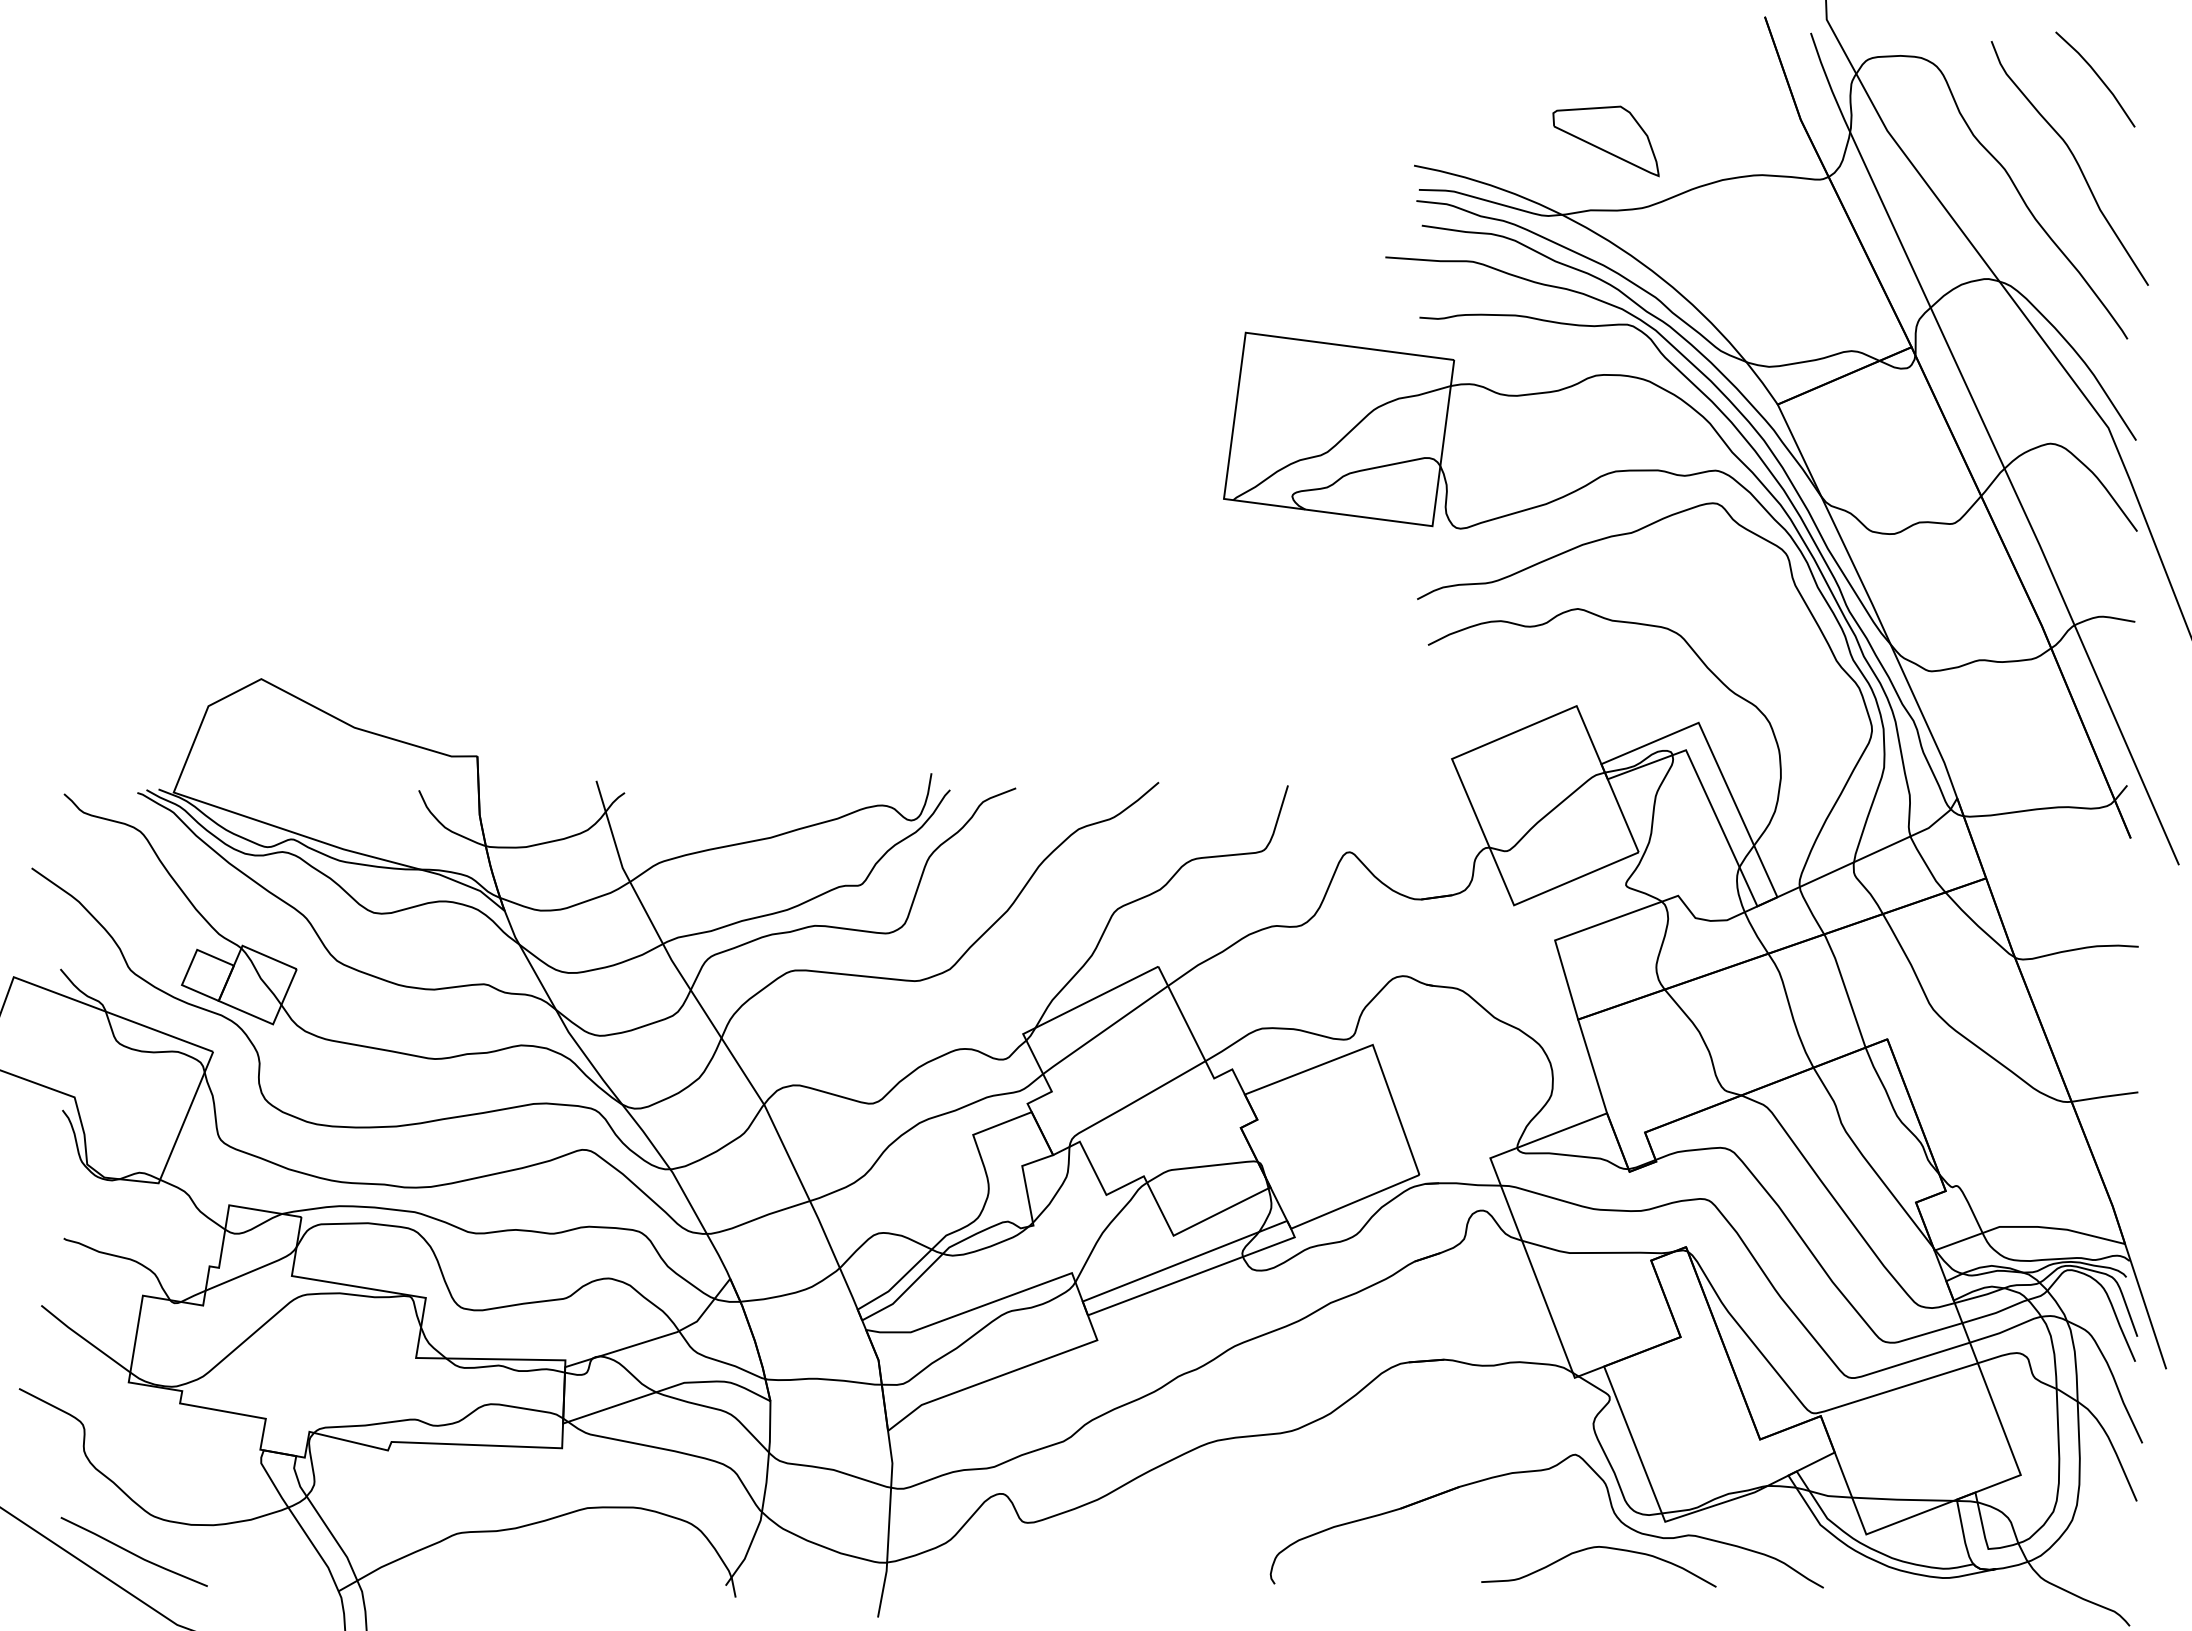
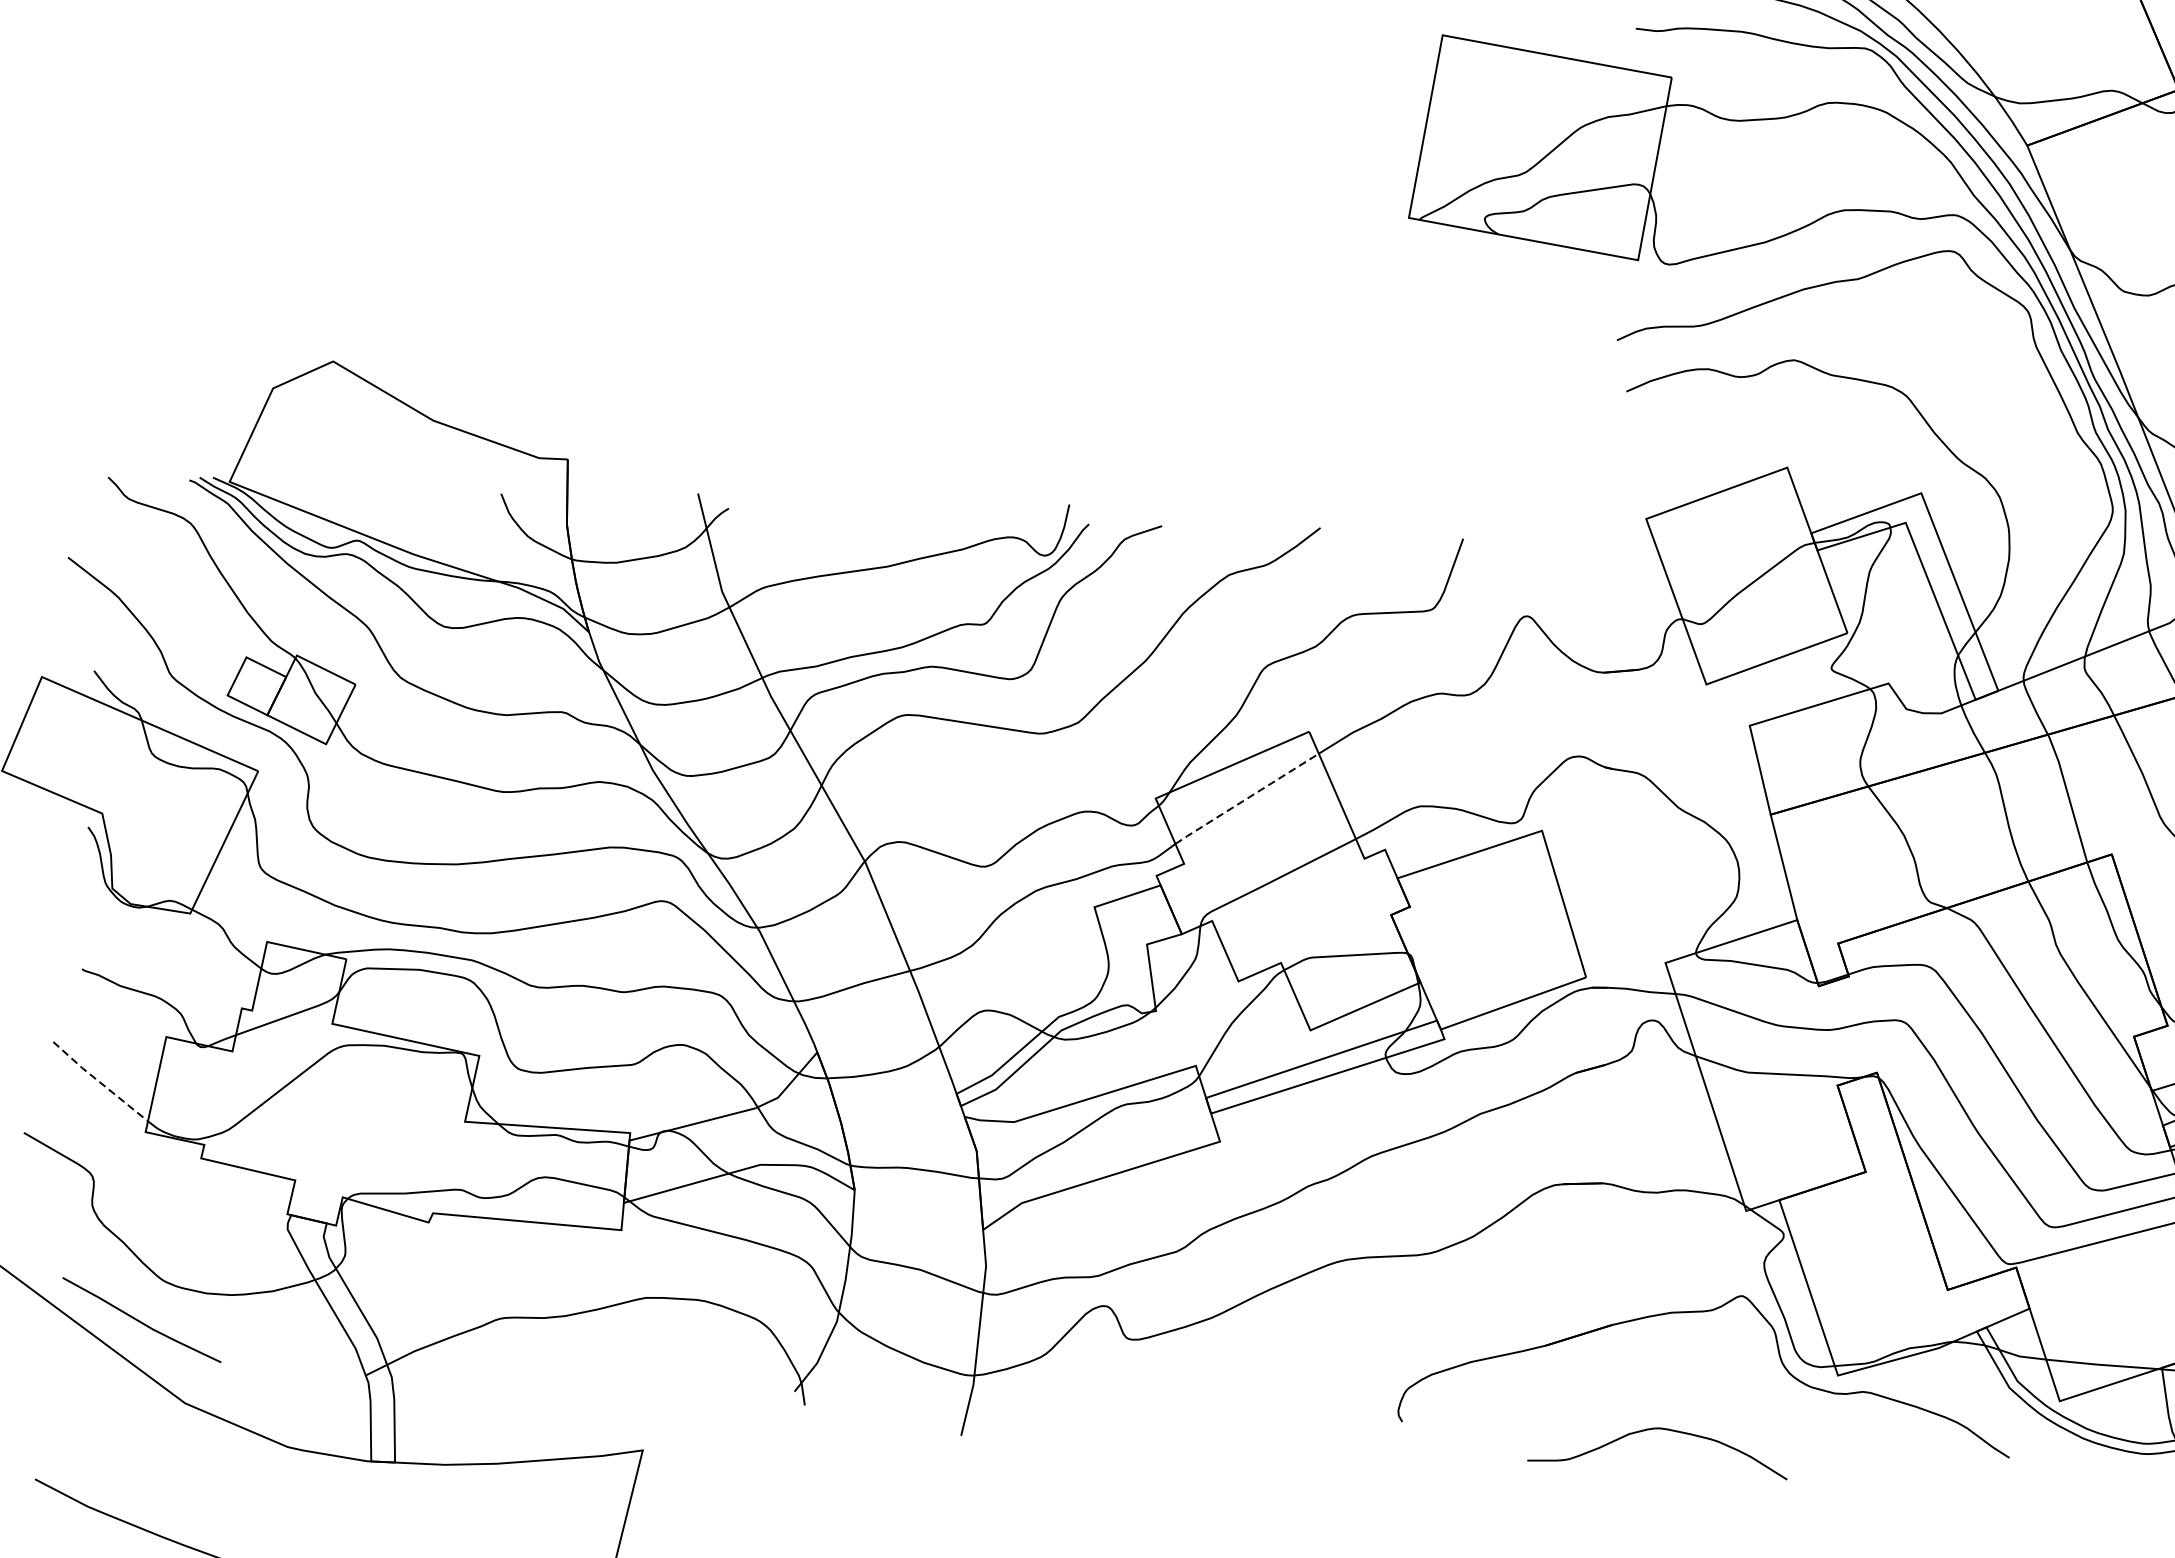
line: (1105, 1029) -> (1247, 798), solid -> dashed
line: (85, 1339) -> (100, 1082), solid -> dashed
curve: (1594, 1548) -> (1654, 1429), moved

